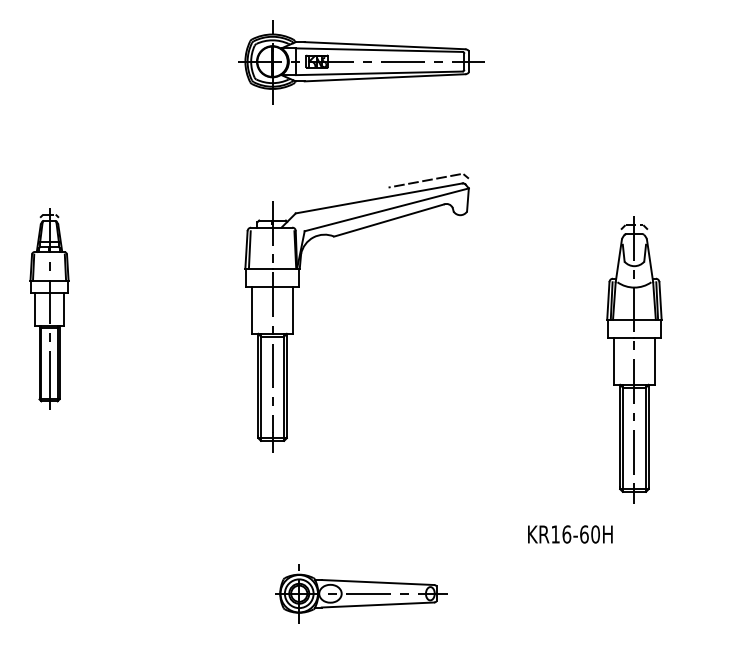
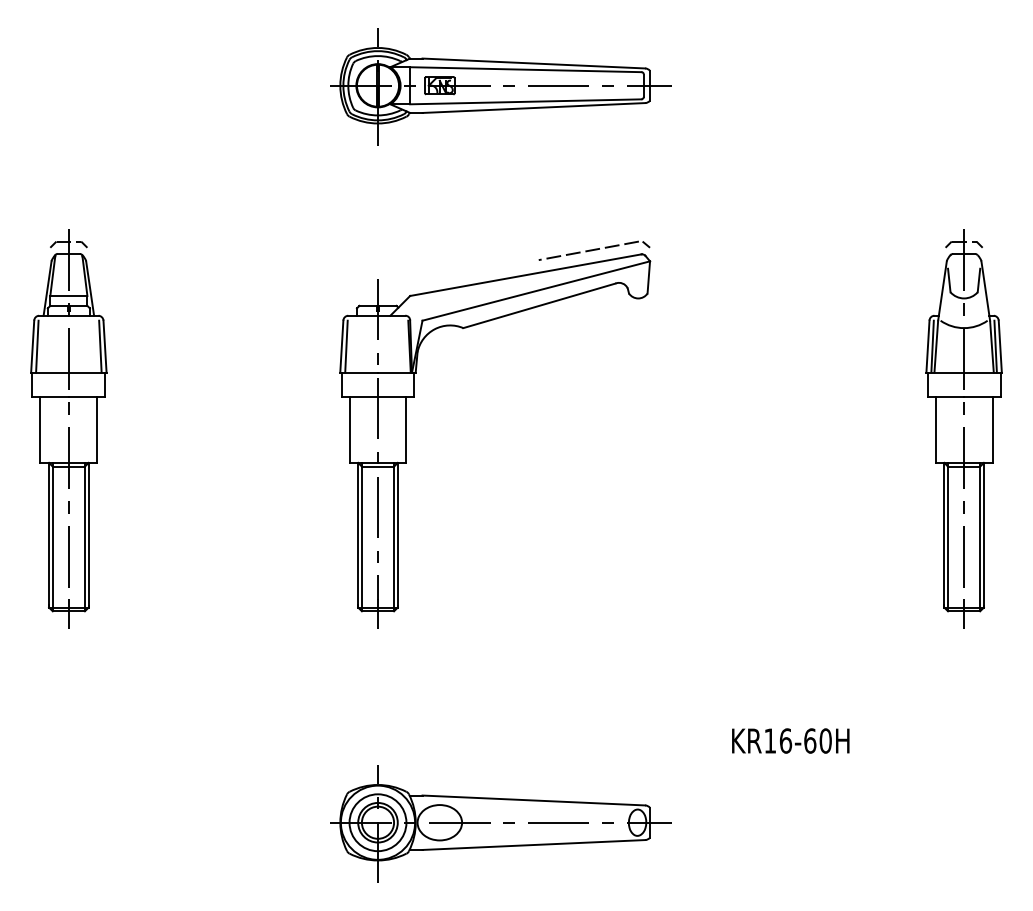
part: (49, 308) -> (68, 427), size x1.43
part: (634, 359) -> (964, 427), moved
part: (361, 594) -> (501, 824), size x1.43

